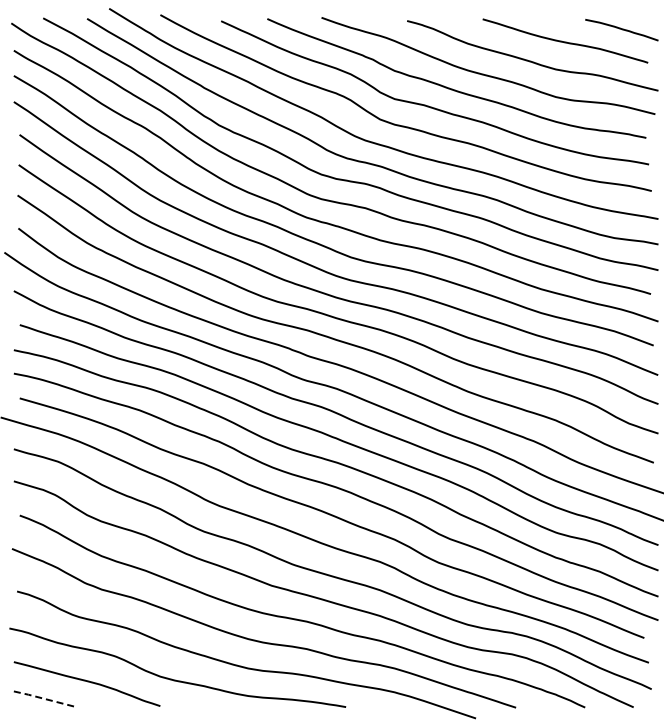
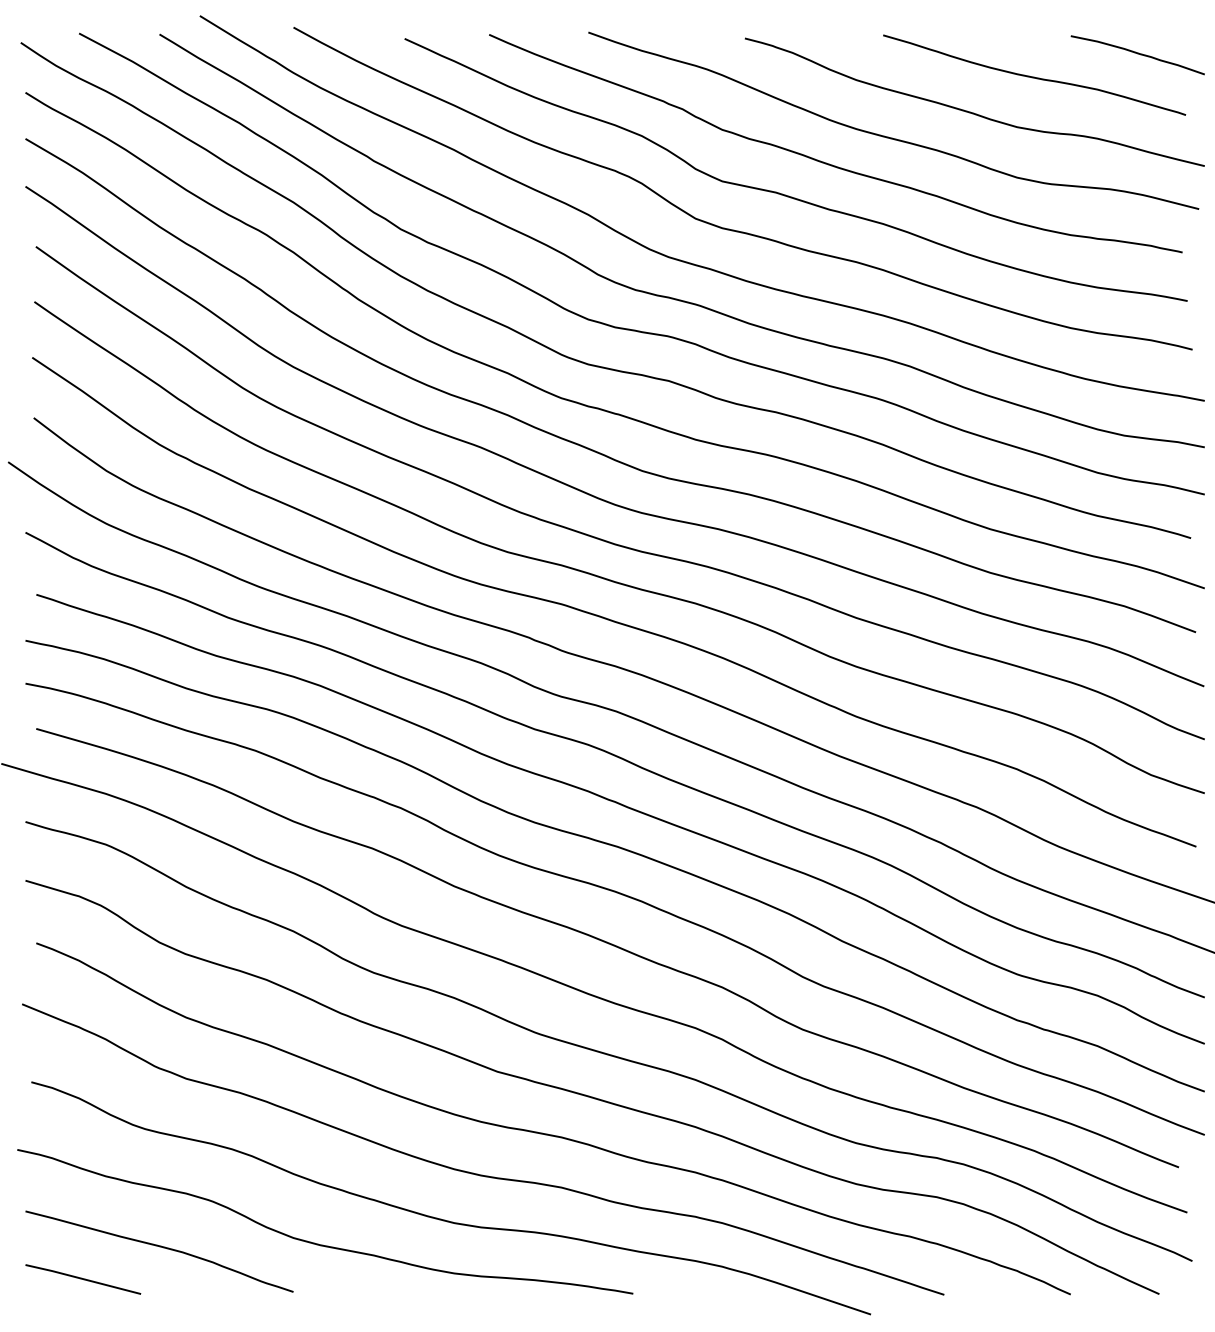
line: (44, 698) -> (81, 1277), dashed -> solid

